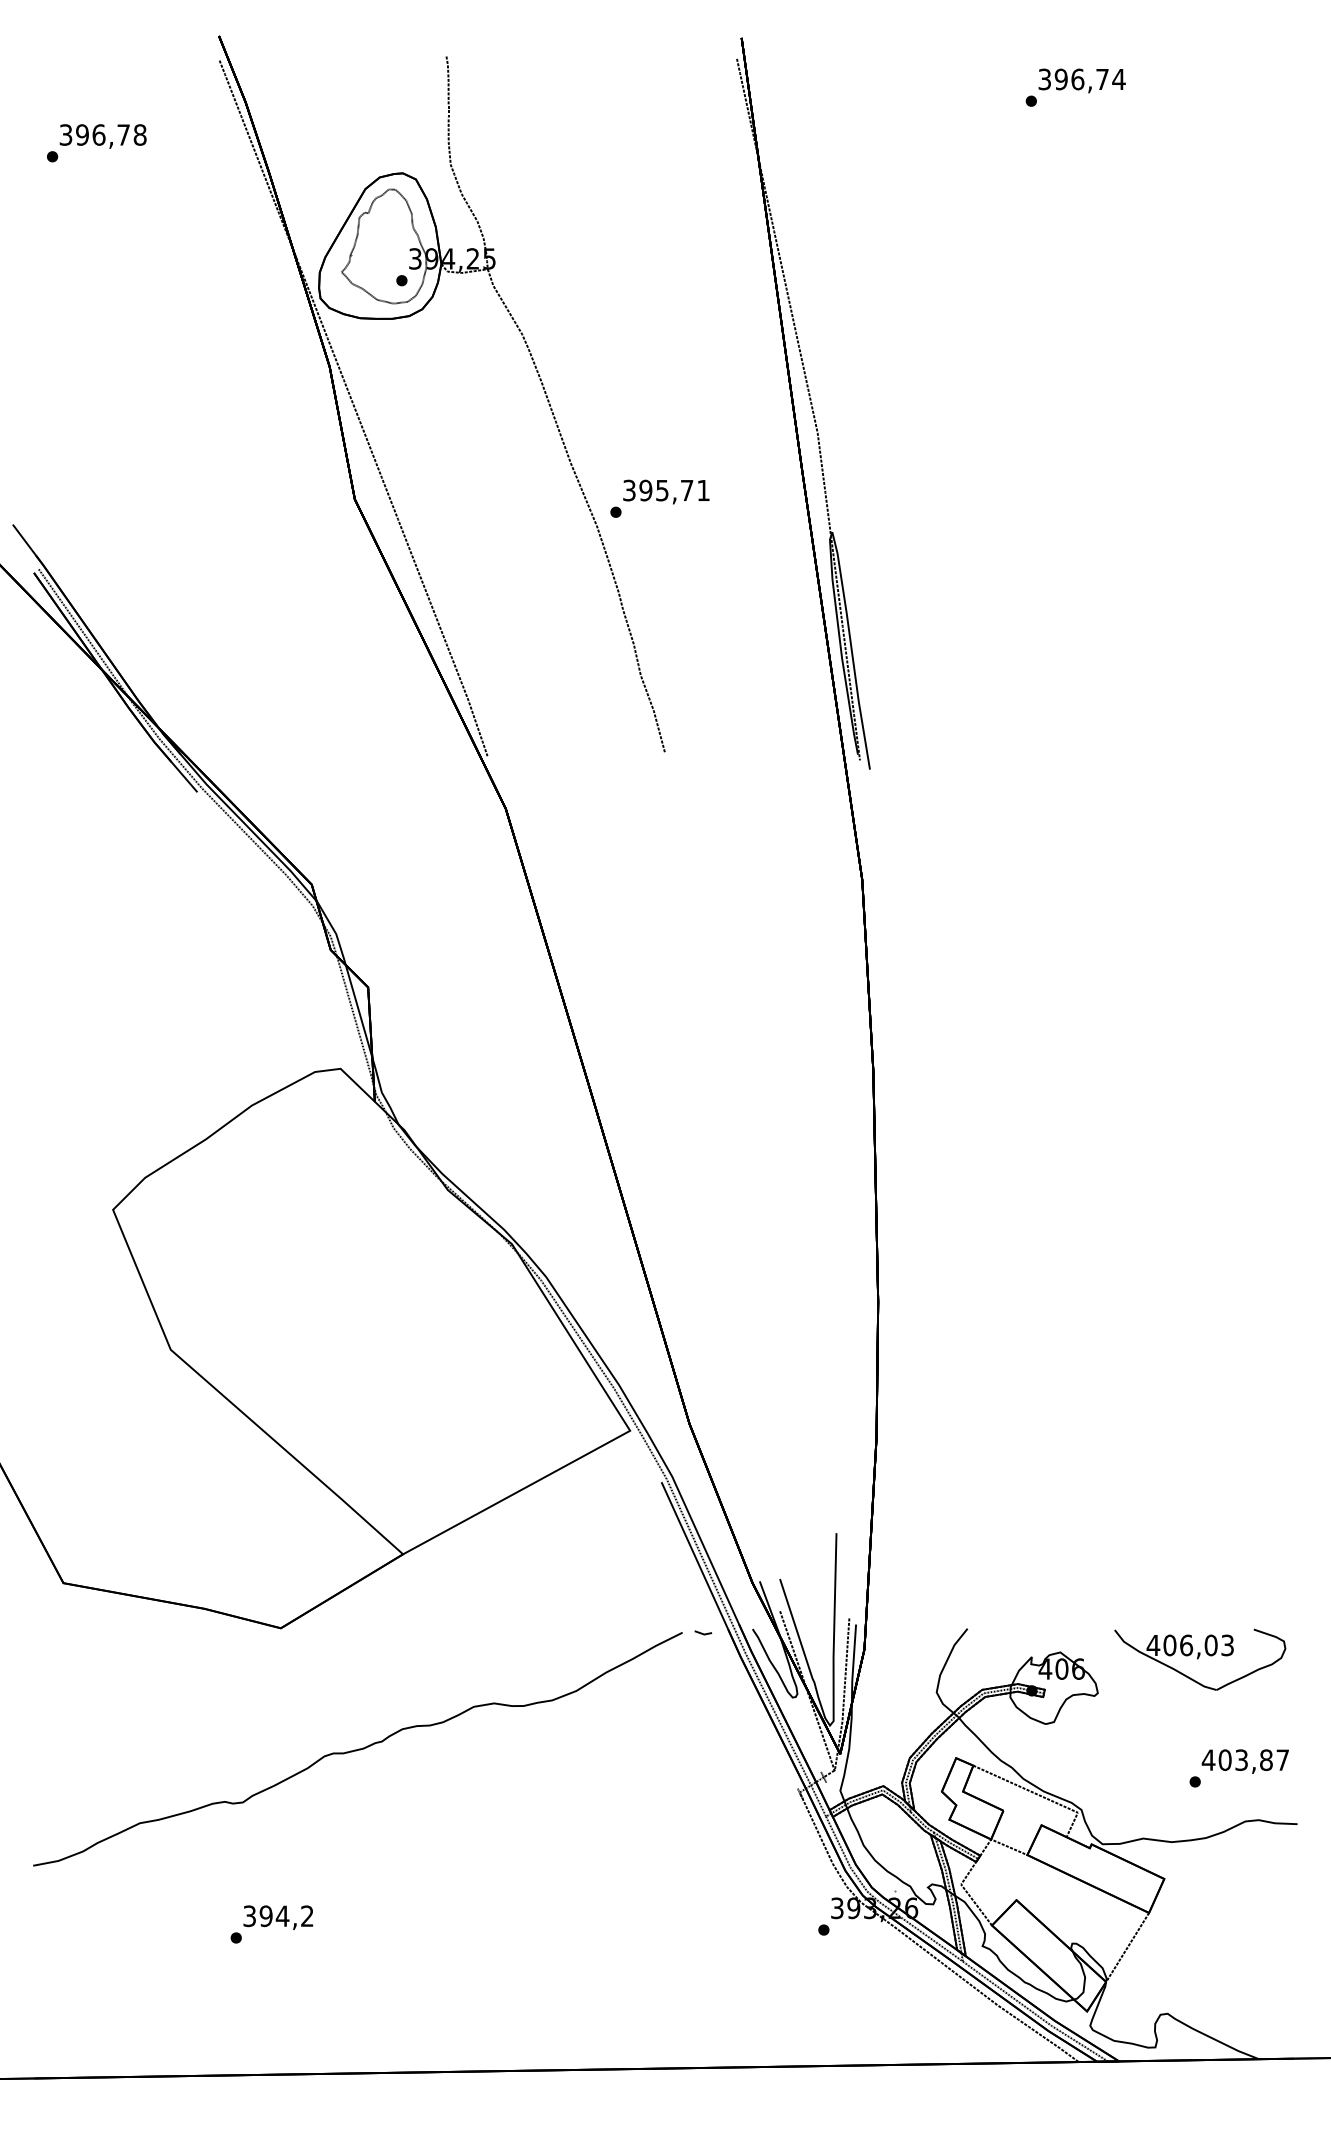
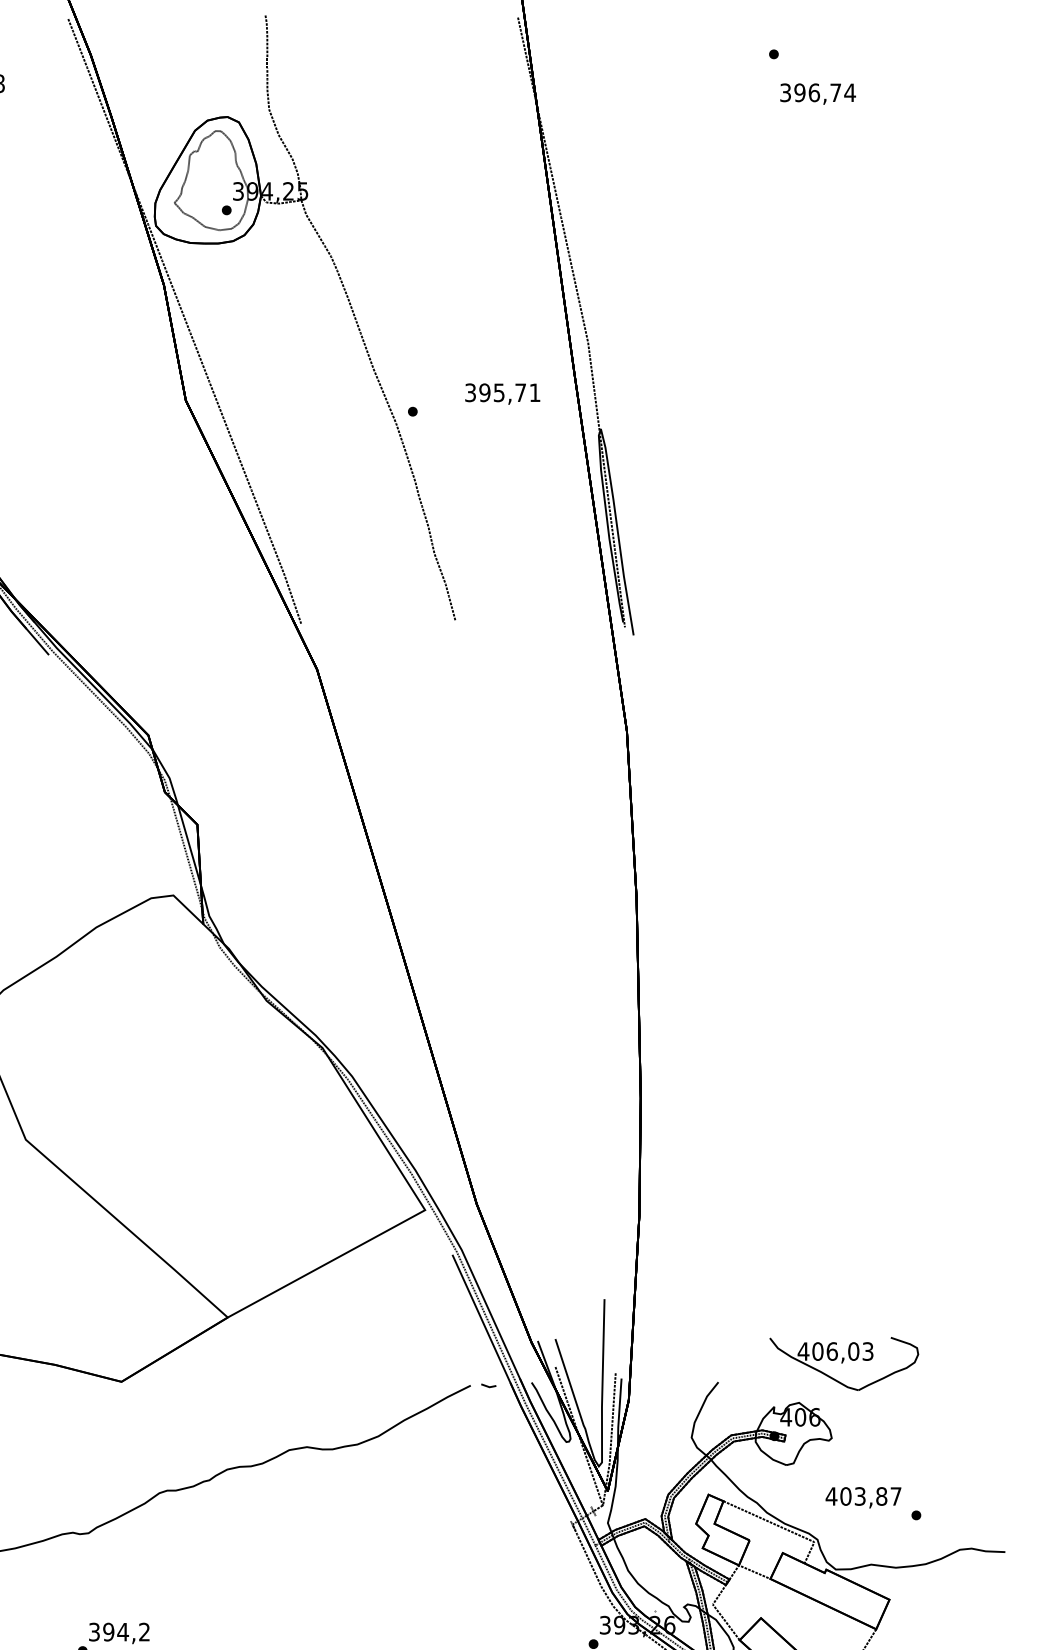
text: (1081, 80) -> (817, 93), moved
text: (666, 491) -> (502, 393), moved
part: (1200, 1659) -> (844, 1363), moved
text: (1244, 1761) -> (862, 1497), moved

